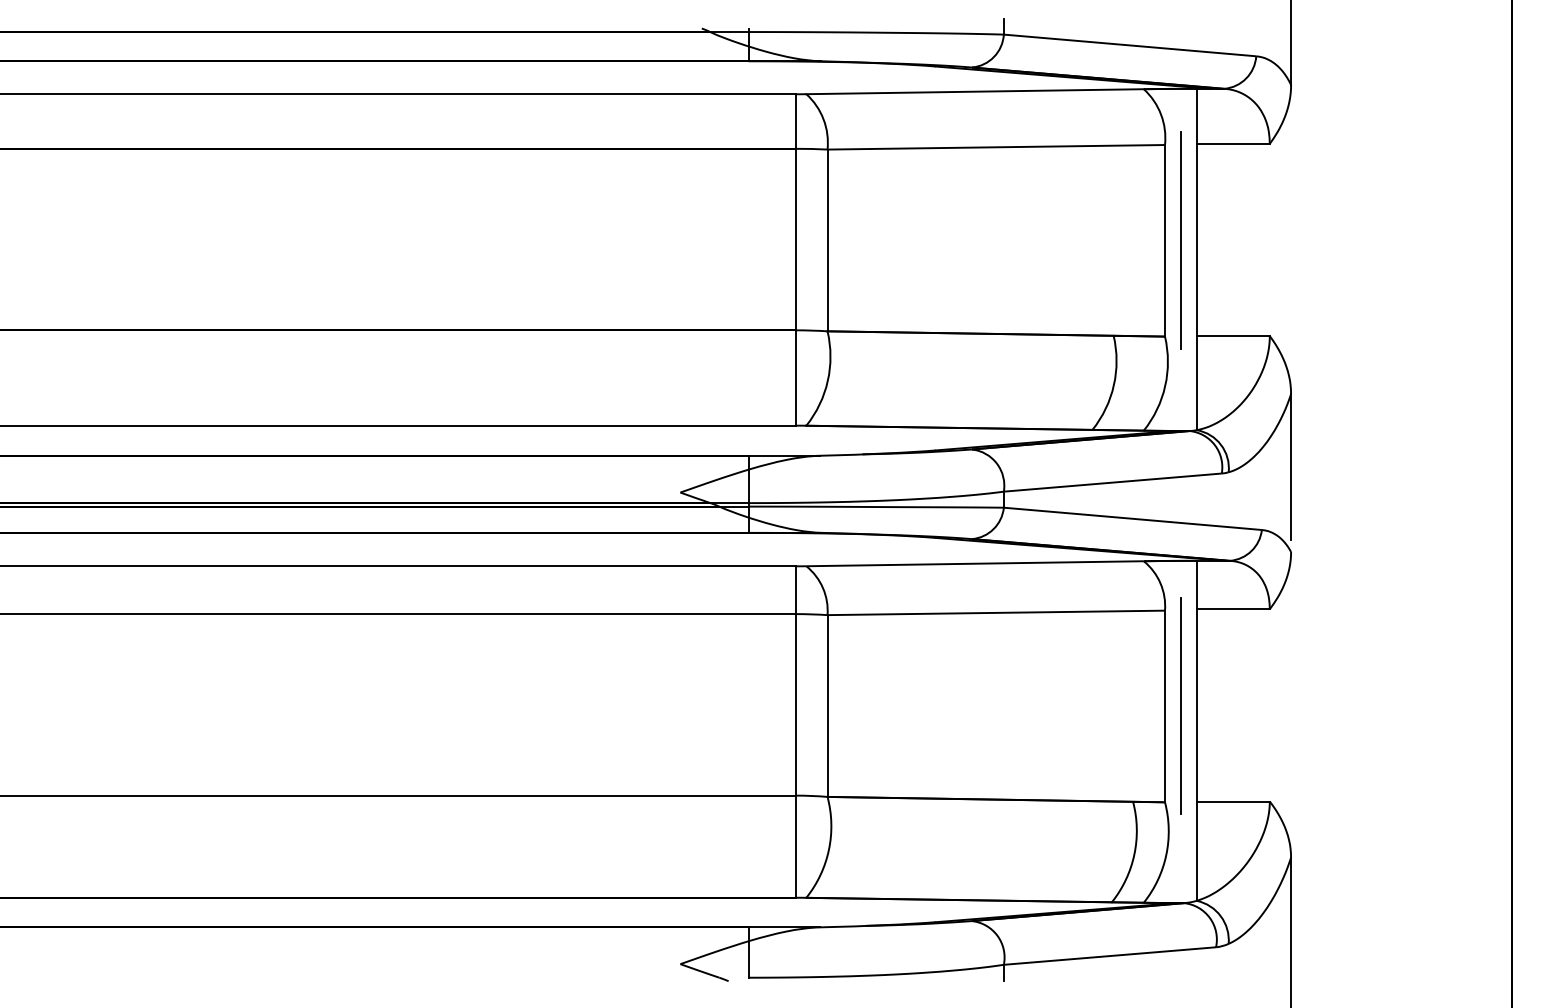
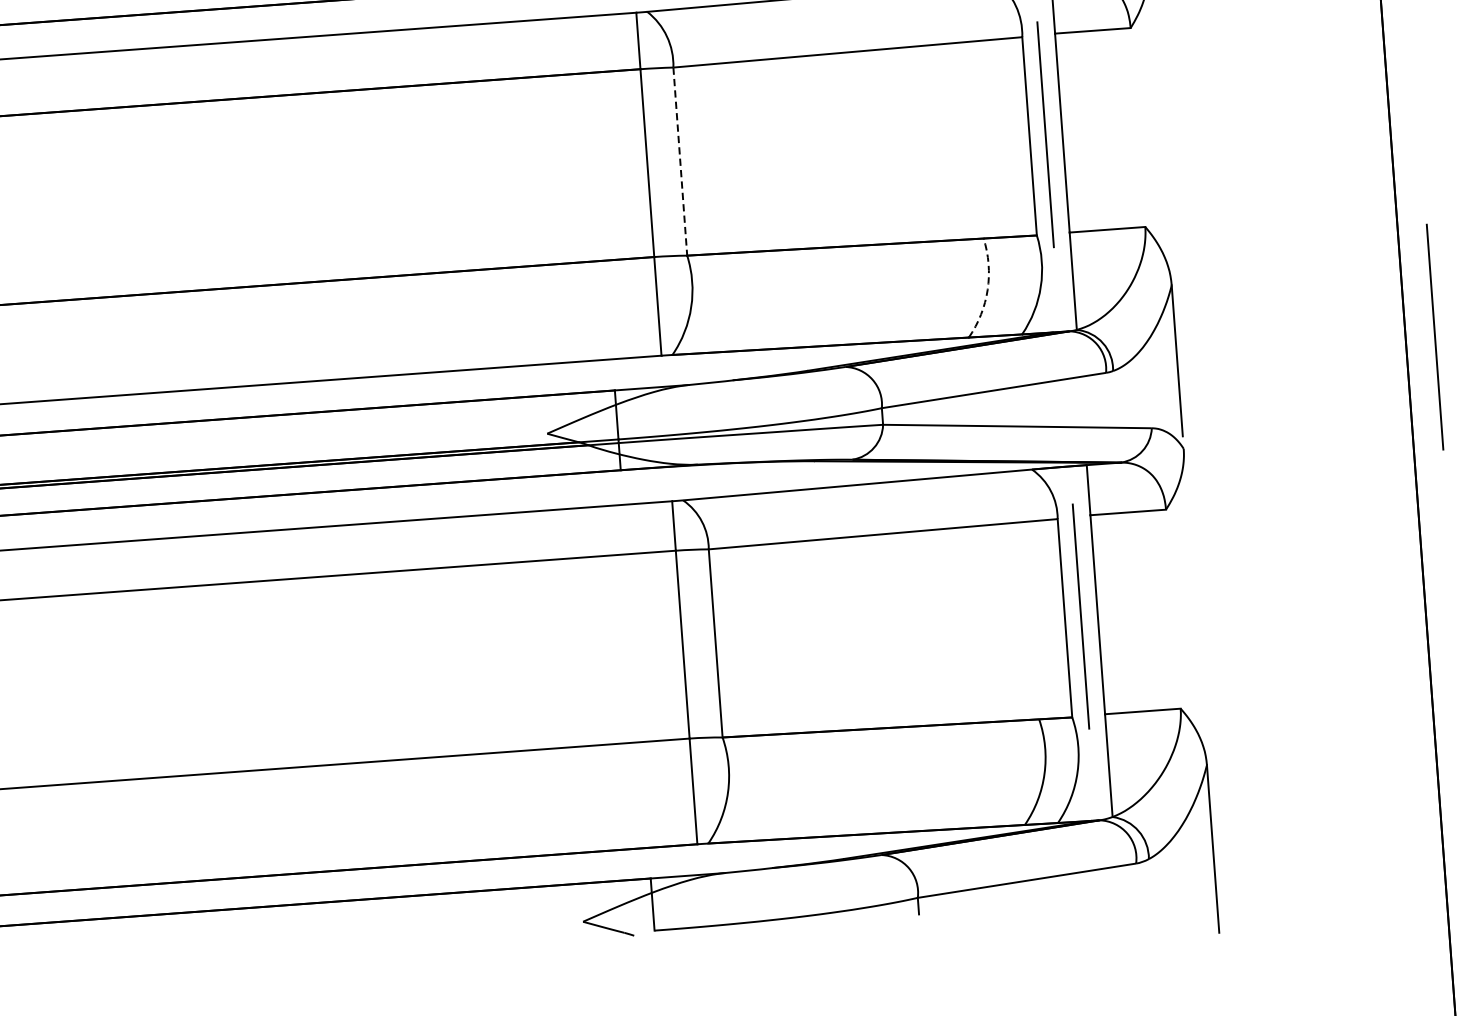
line: (827, 240) -> (680, 161), solid -> dashed
arc: (1113, 385) -> (987, 289), solid -> dashed
line: (1540, 462) -> (1435, 337), added

